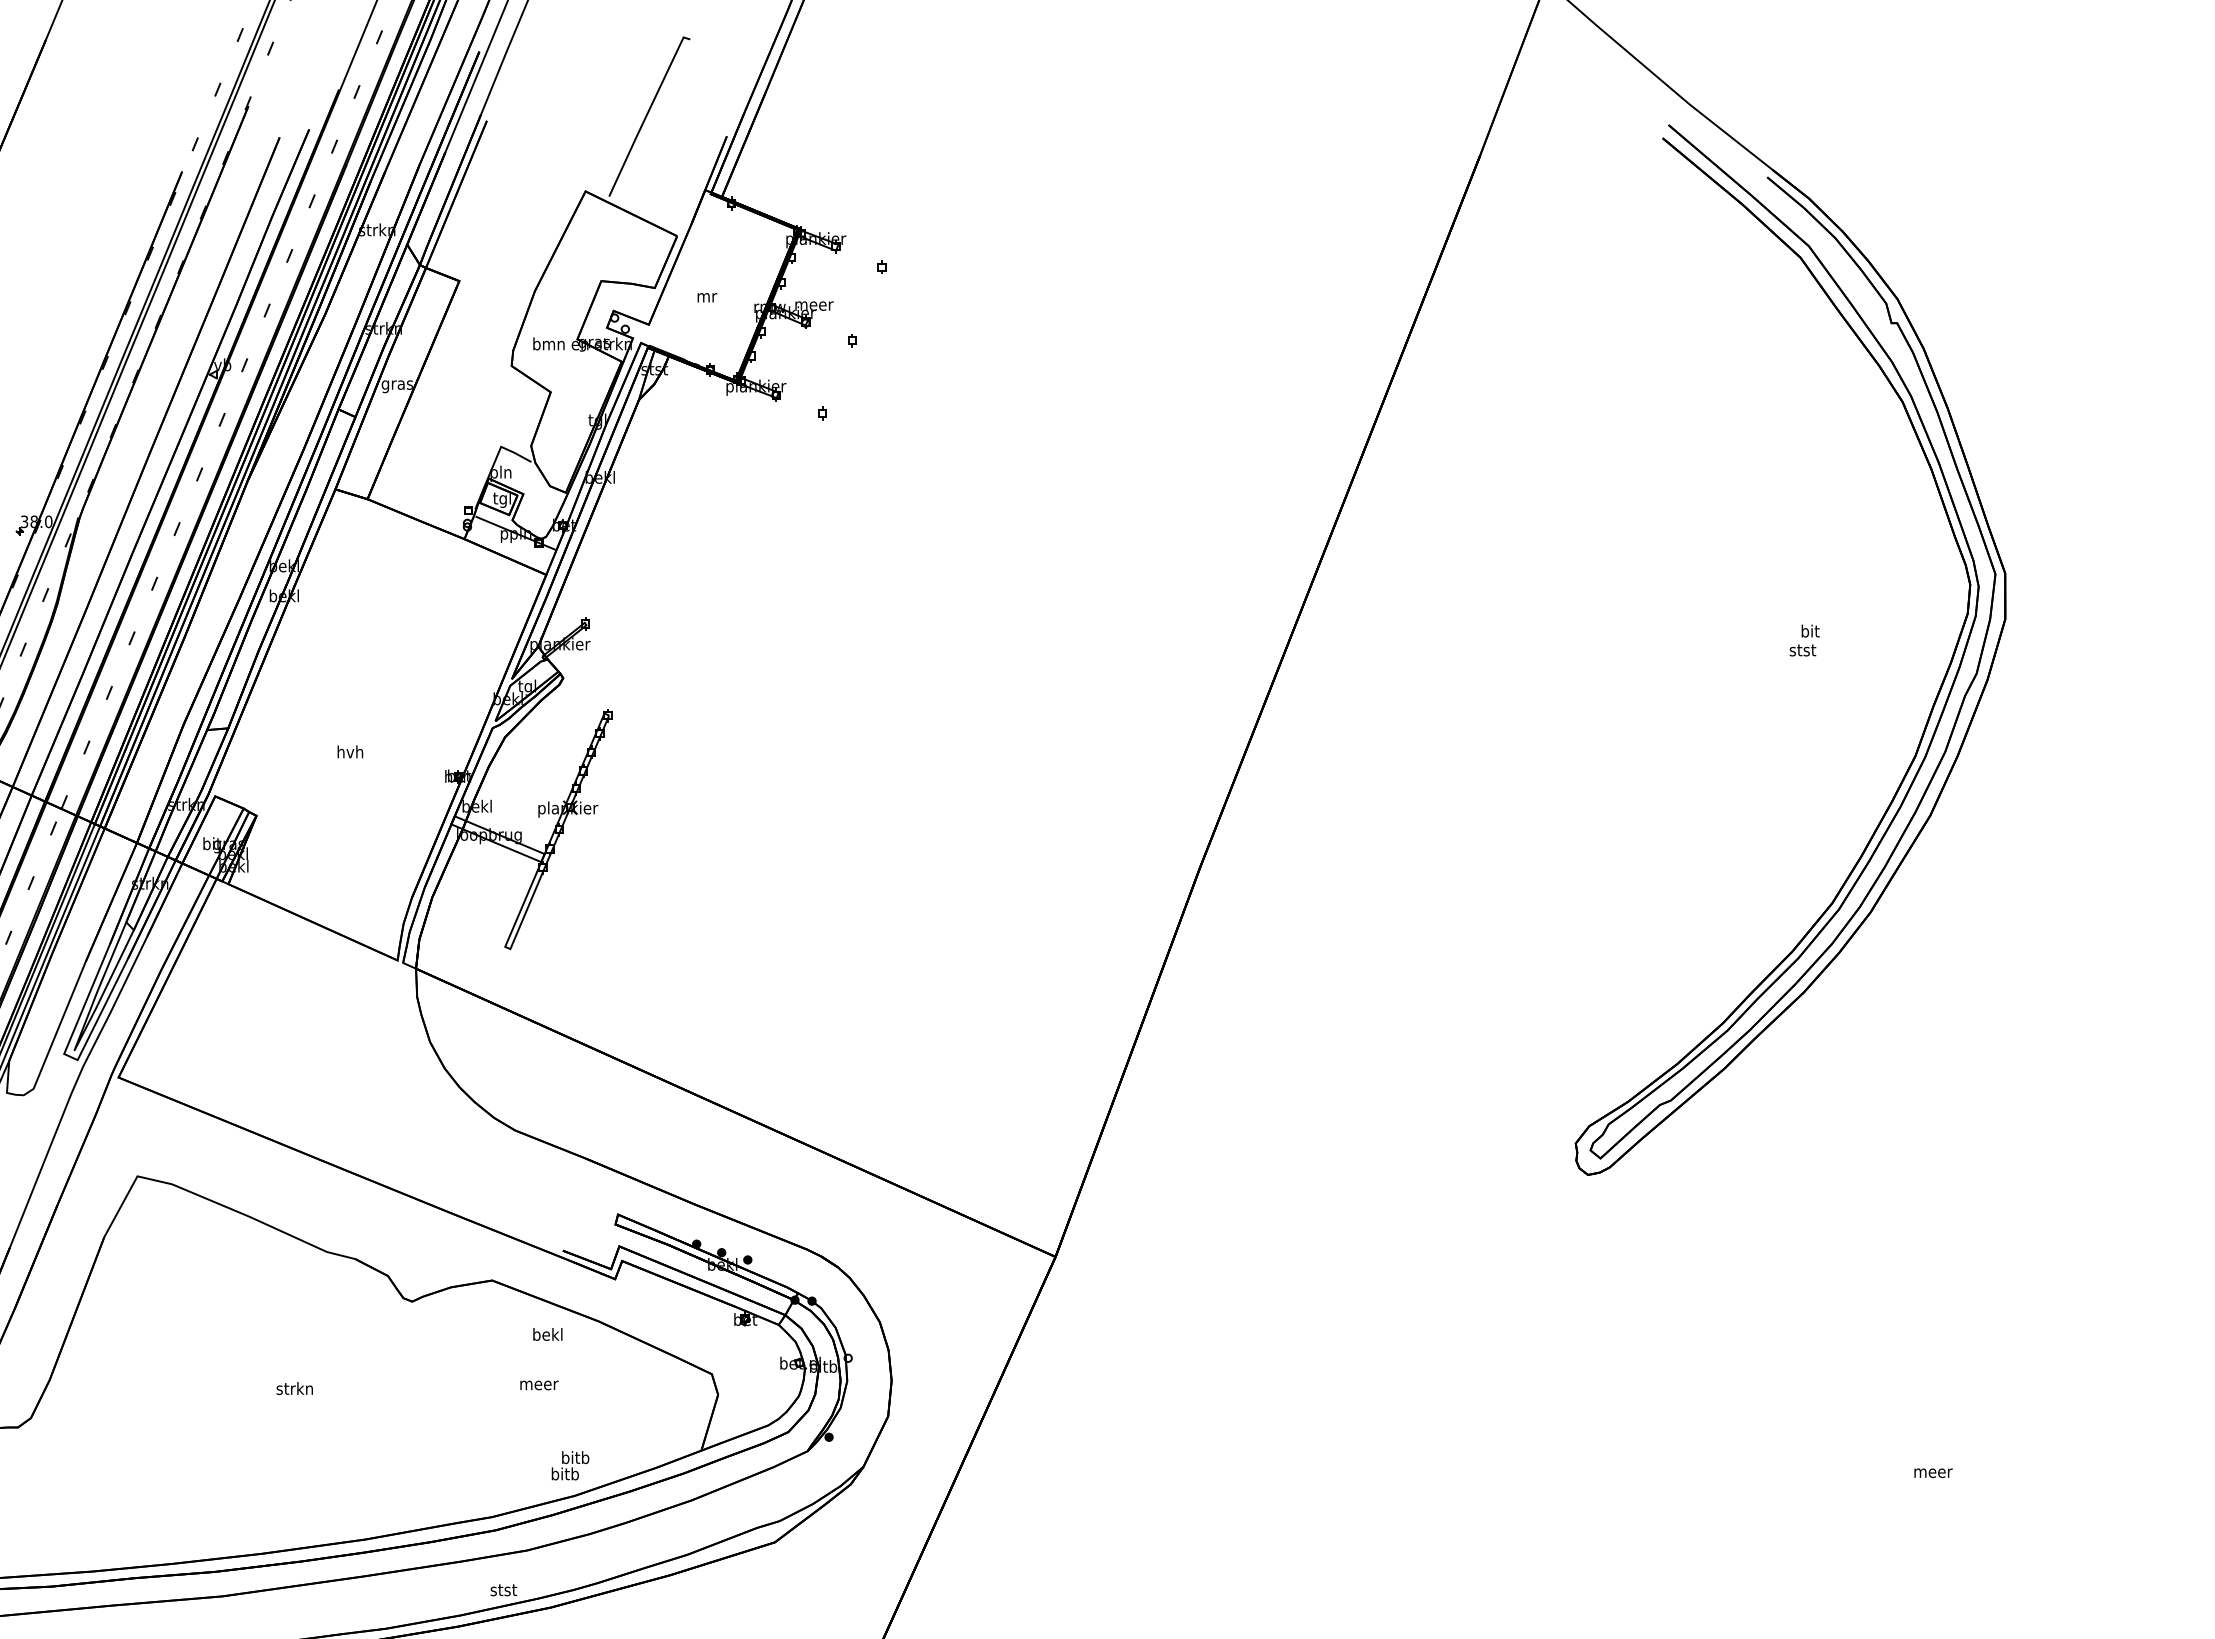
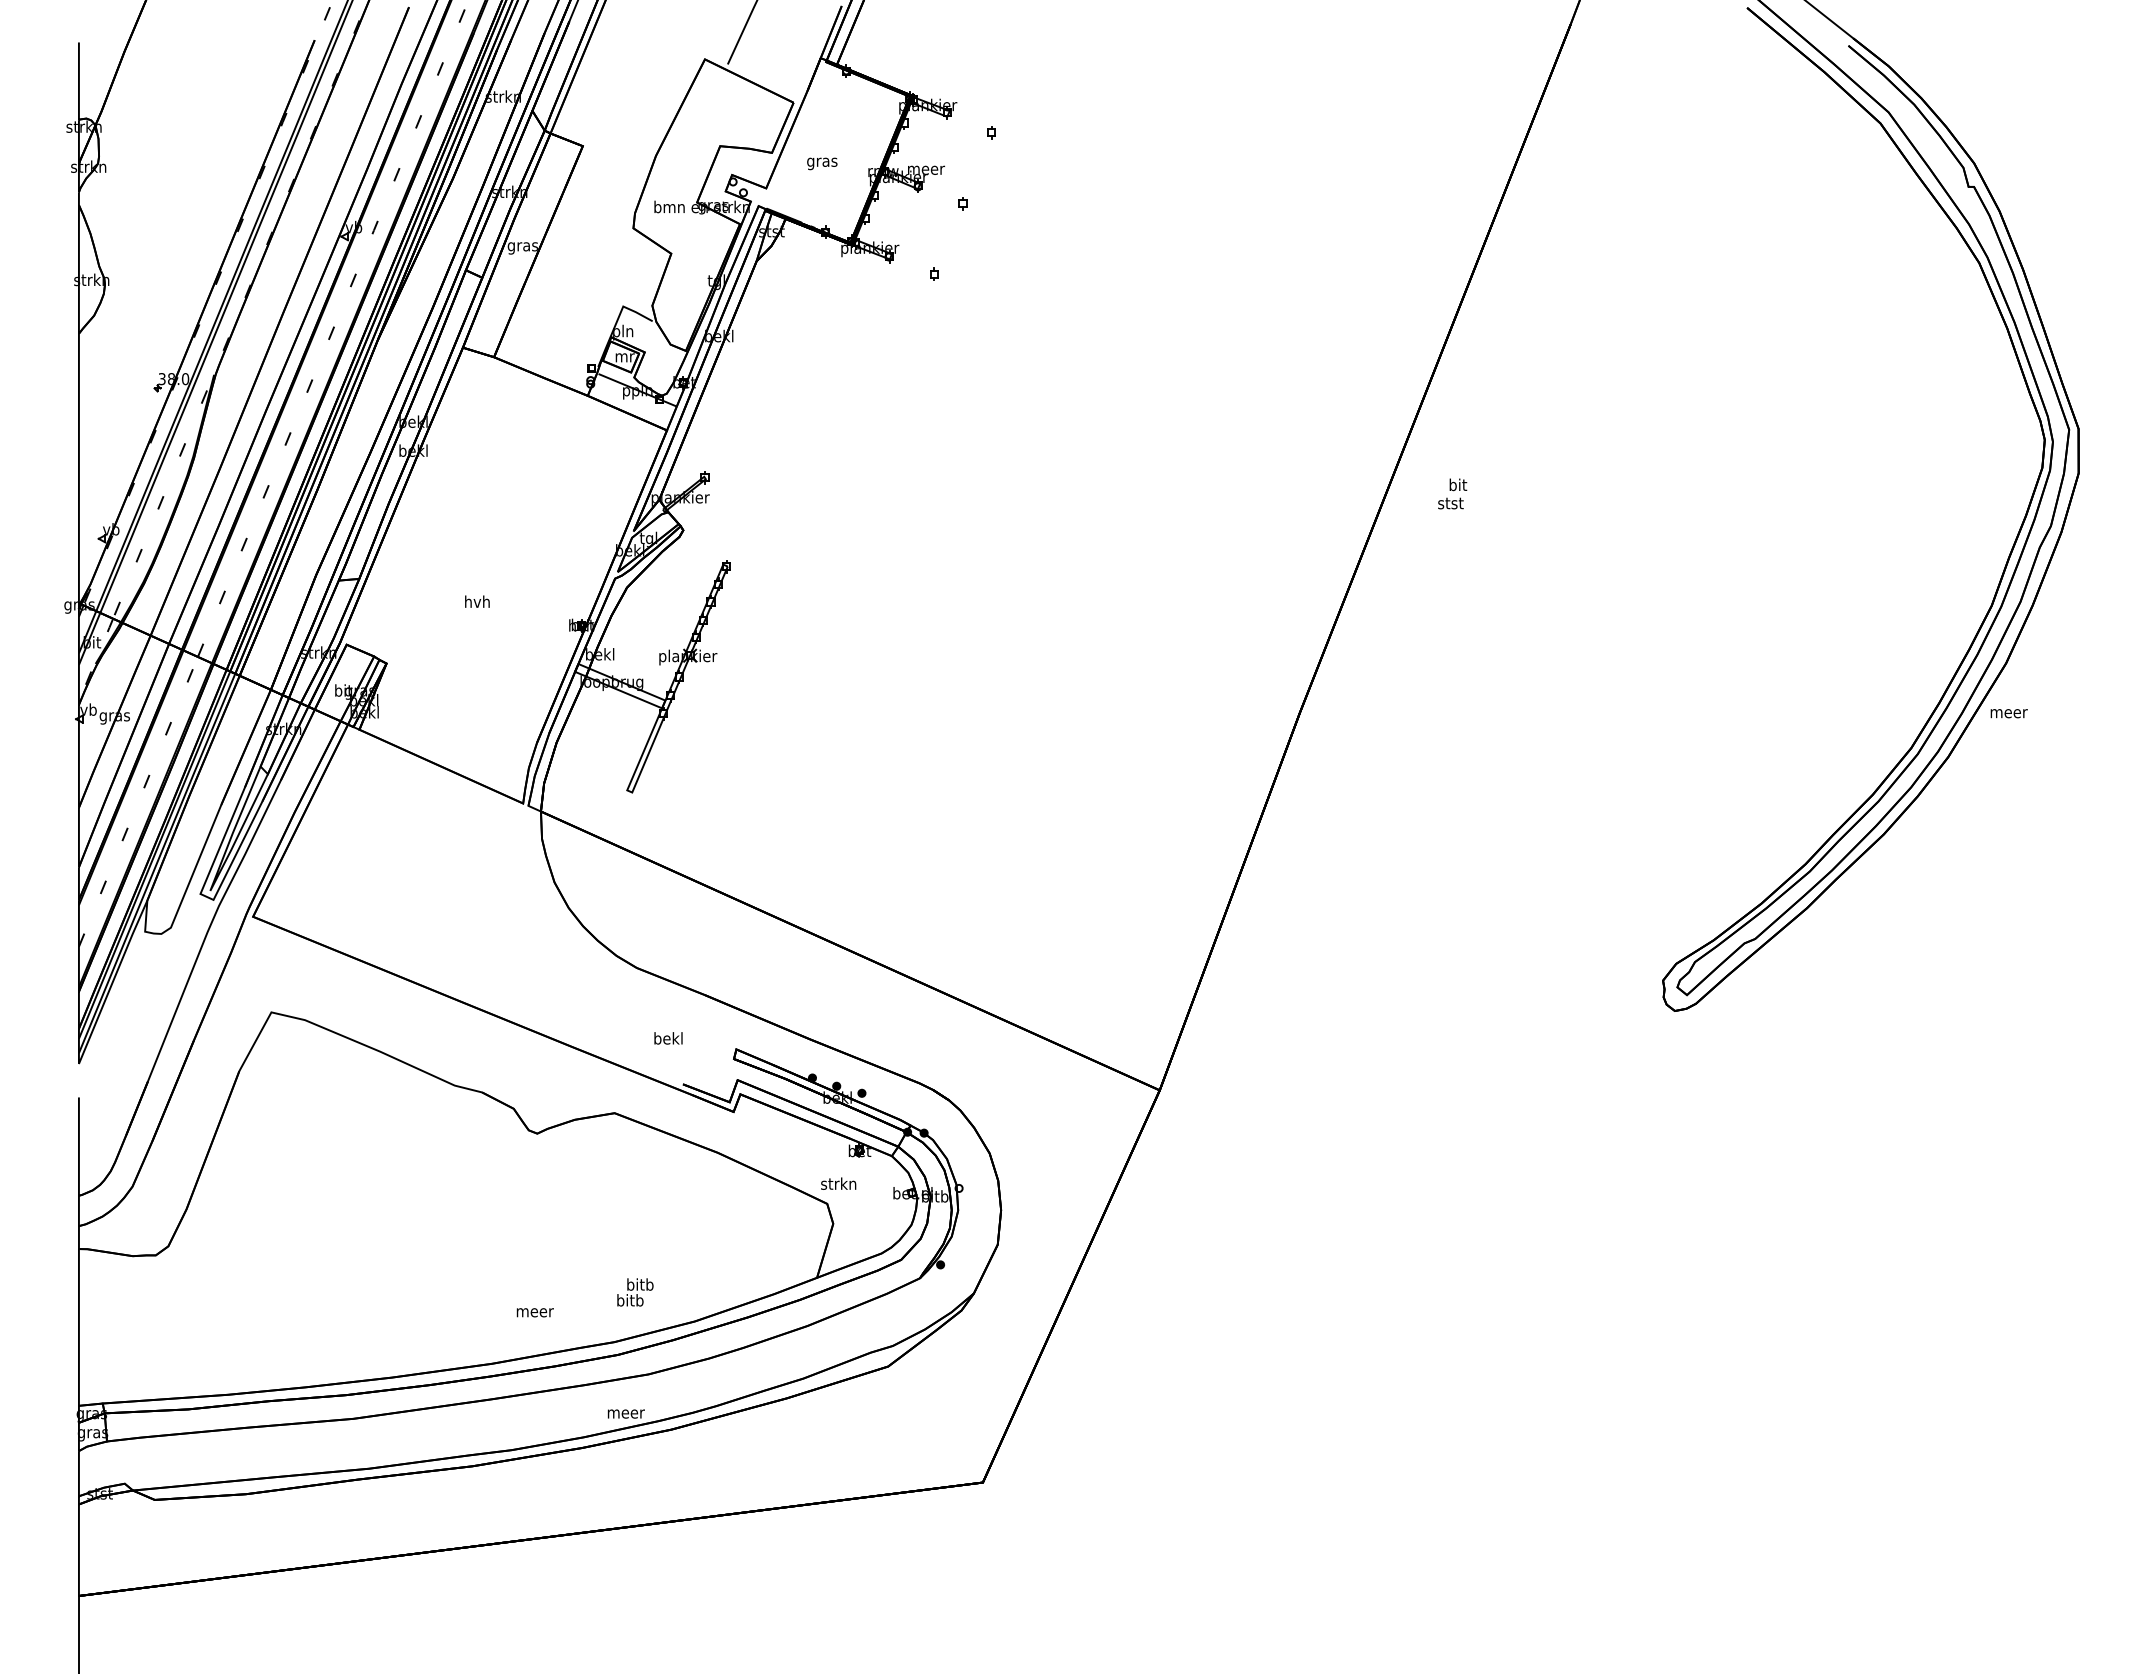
text: (707, 299) -> (822, 163), mr -> gras
text: (502, 500) -> (624, 358), tgl -> mr
text: (1804, 640) -> (1452, 493), moved
text: (547, 1334) -> (668, 1038), moved
text: (538, 1385) -> (534, 1312), moved
text: (294, 1388) -> (838, 1183), moved
text: (570, 1465) -> (635, 1292), moved
text: (1932, 1473) -> (2008, 713), moved
text: (503, 1589) -> (625, 1412), stst -> meer

